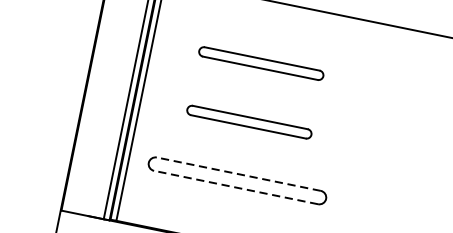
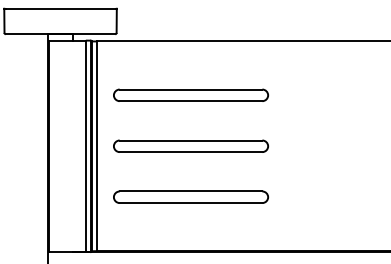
part: (260, 62) -> (190, 94), size x1.43
part: (248, 121) -> (190, 145), size x1.43
line: (238, 174) -> (190, 191), dashed -> solid
line: (235, 187) -> (190, 203), dashed -> solid

